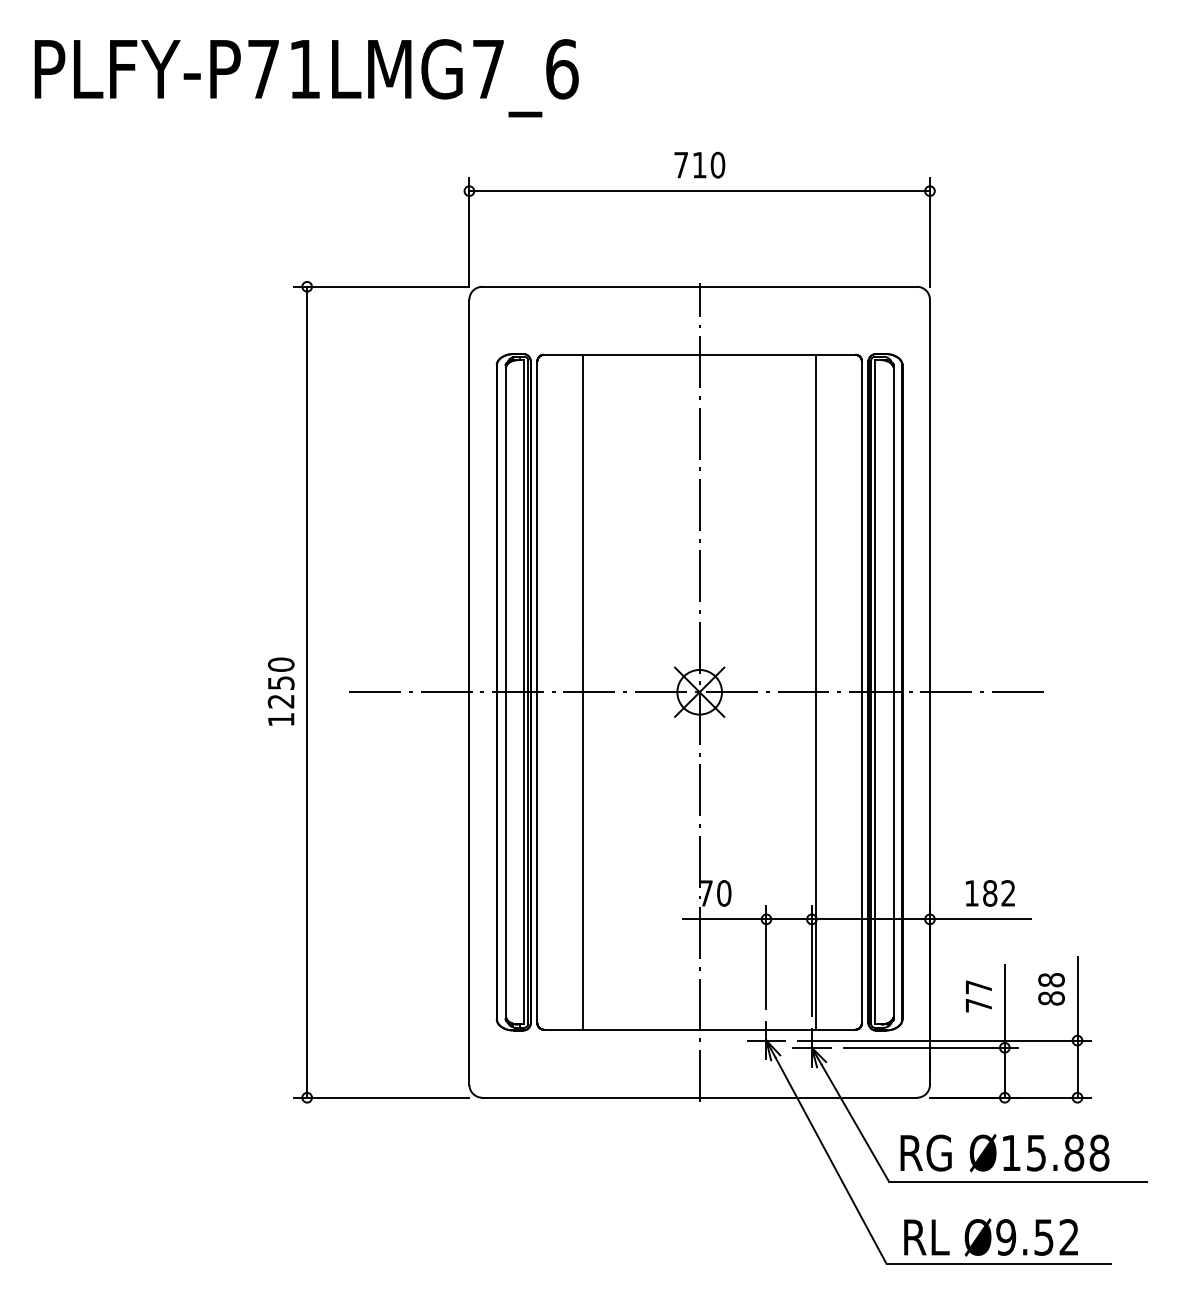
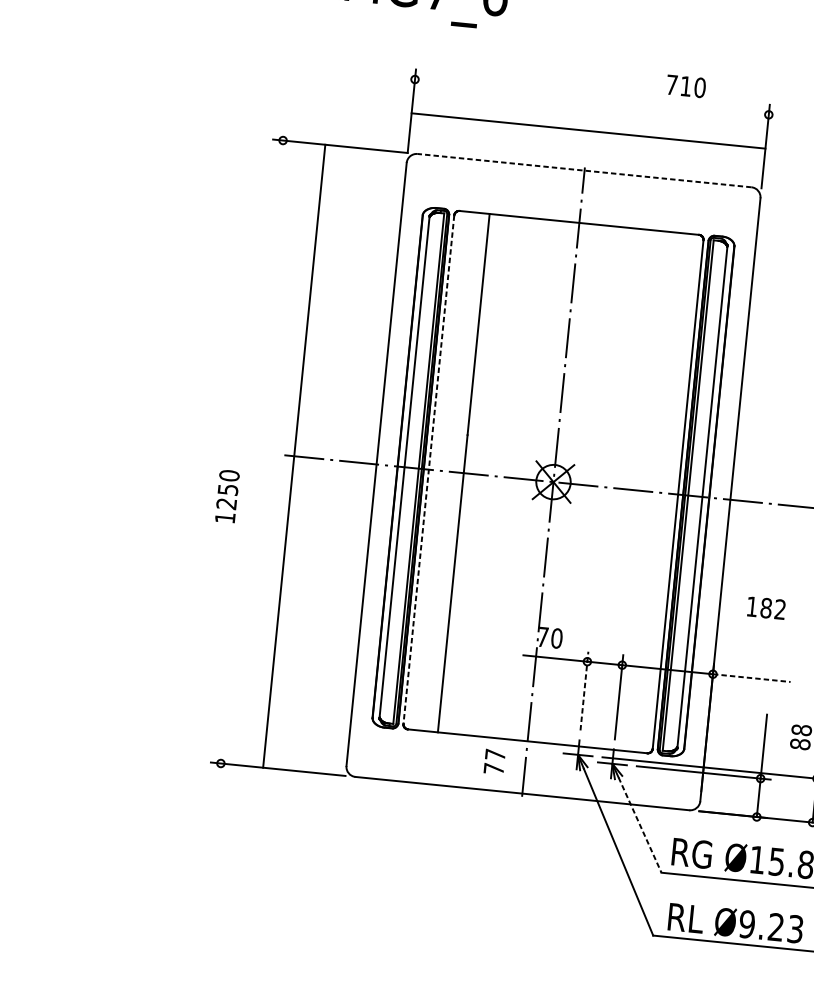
text: (699, 164) -> (686, 85), moved
line: (699, 191) -> (588, 131), moved
line: (699, 286) -> (584, 170), solid -> dashed
text: (280, 691) -> (226, 496), moved
line: (307, 691) -> (294, 455), moved
line: (816, 691) -> (643, 490), removed
line: (537, 692) -> (428, 469), solid -> dashed
text: (990, 893) -> (766, 608), moved
line: (980, 919) -> (751, 678), solid -> dashed
line: (766, 957) -> (584, 690), solid -> dashed
text: (978, 996) -> (494, 761), moved
line: (855, 1123) -> (640, 825), solid -> dashed
text: (1056, 1237) -> (785, 928), Ø9.52 -> Ø9.23

